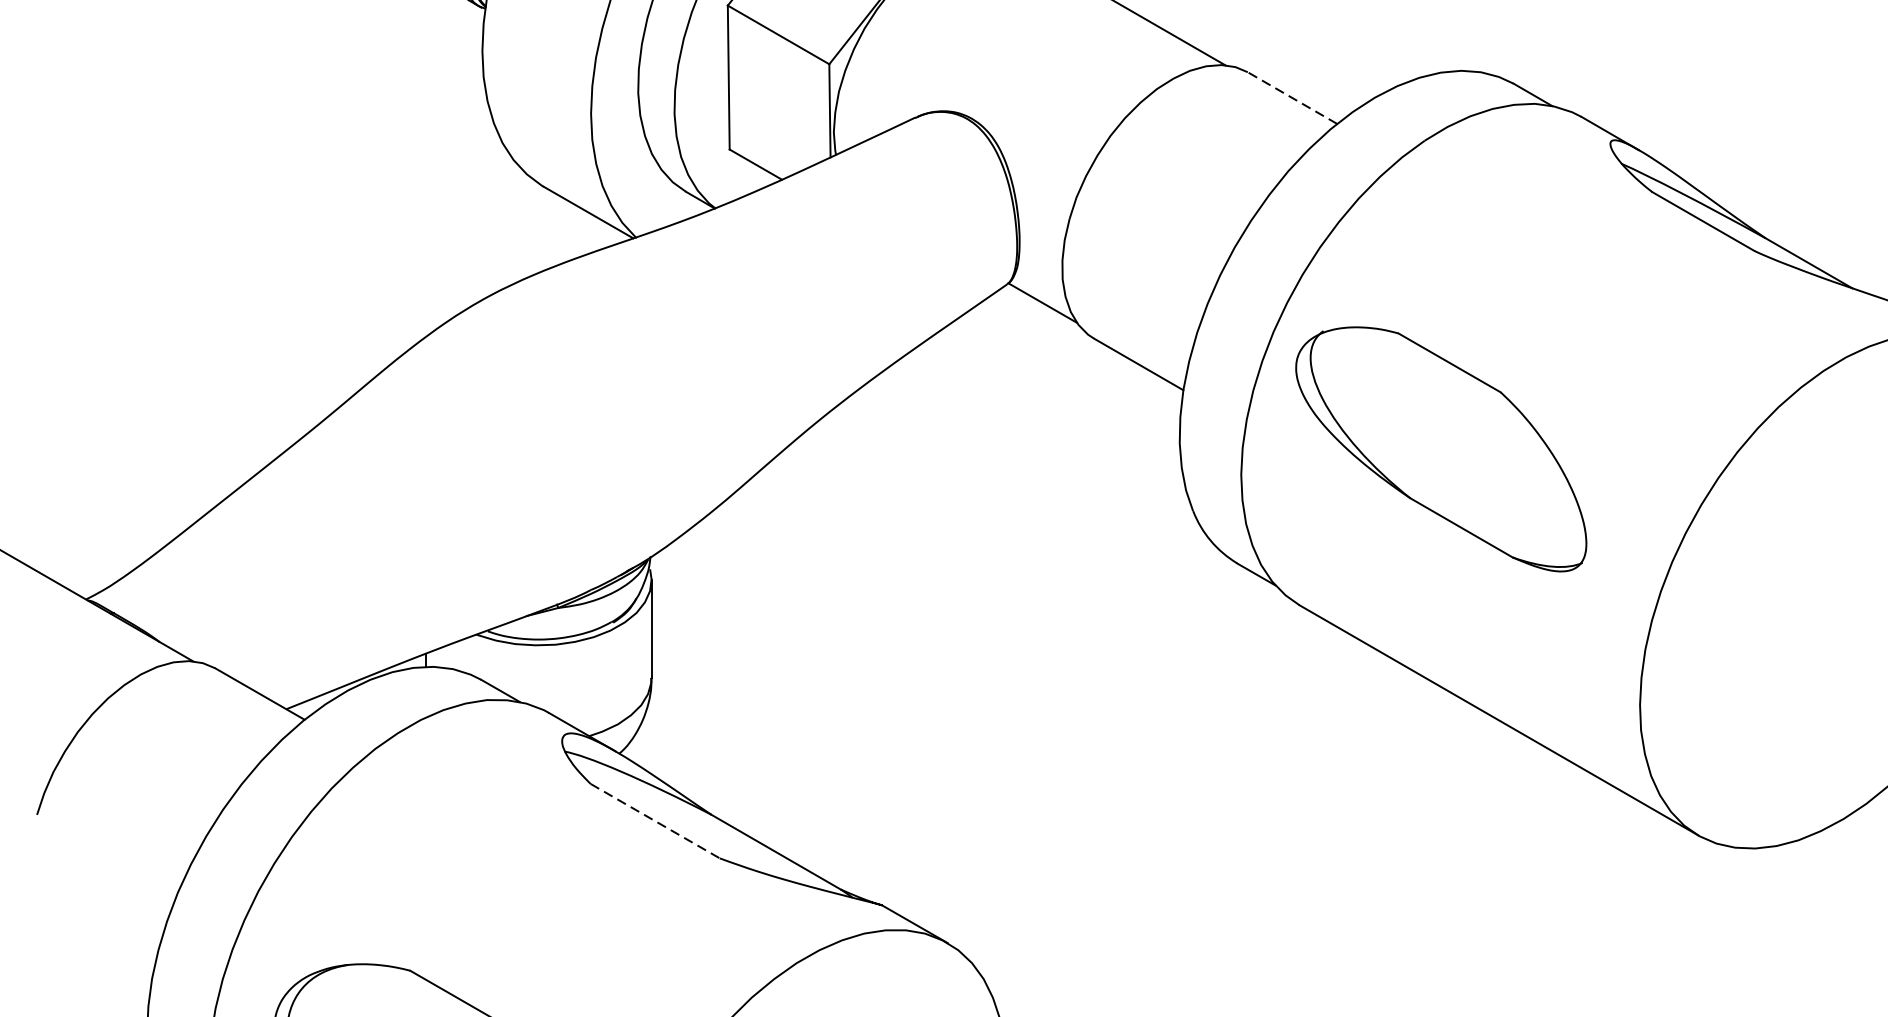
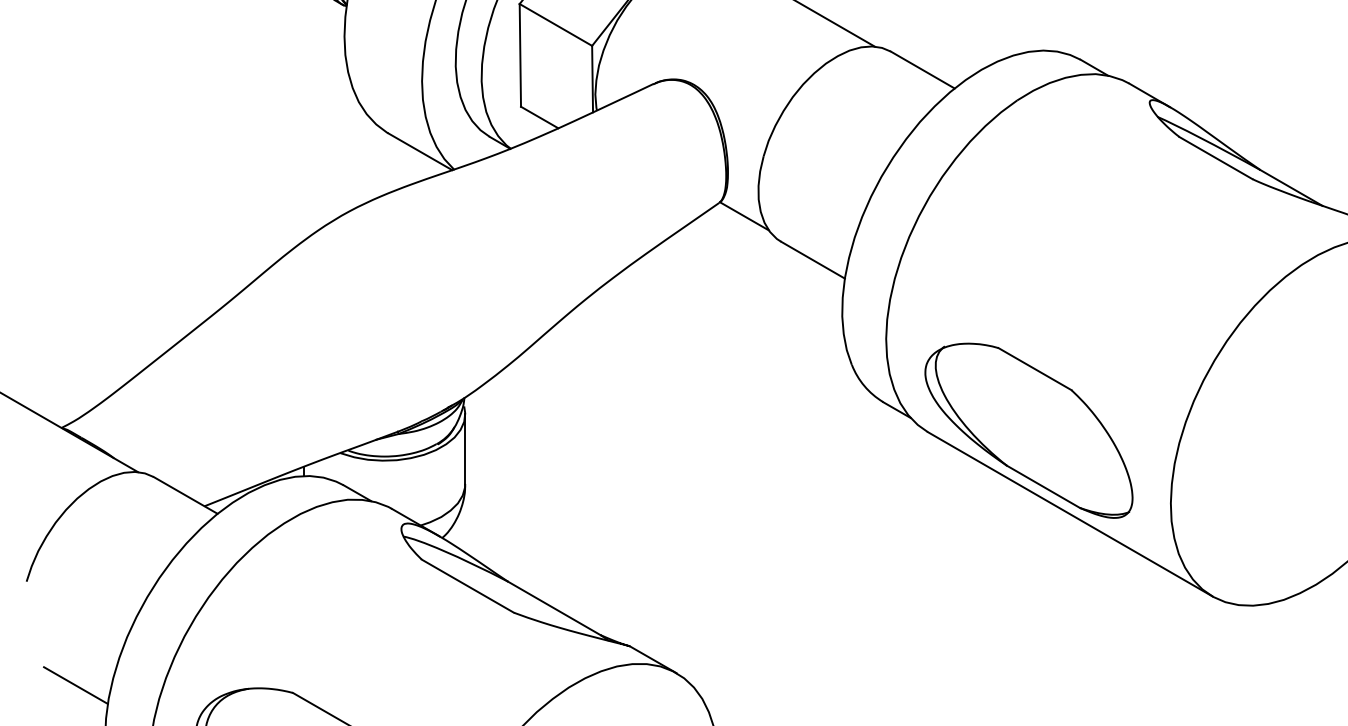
line: (1292, 98) -> (922, 70), dashed -> solid
part: (1440, 448) -> (1028, 430), moved
line: (656, 821) -> (468, 586), dashed -> solid
line: (105, 960) -> (75, 685), added

